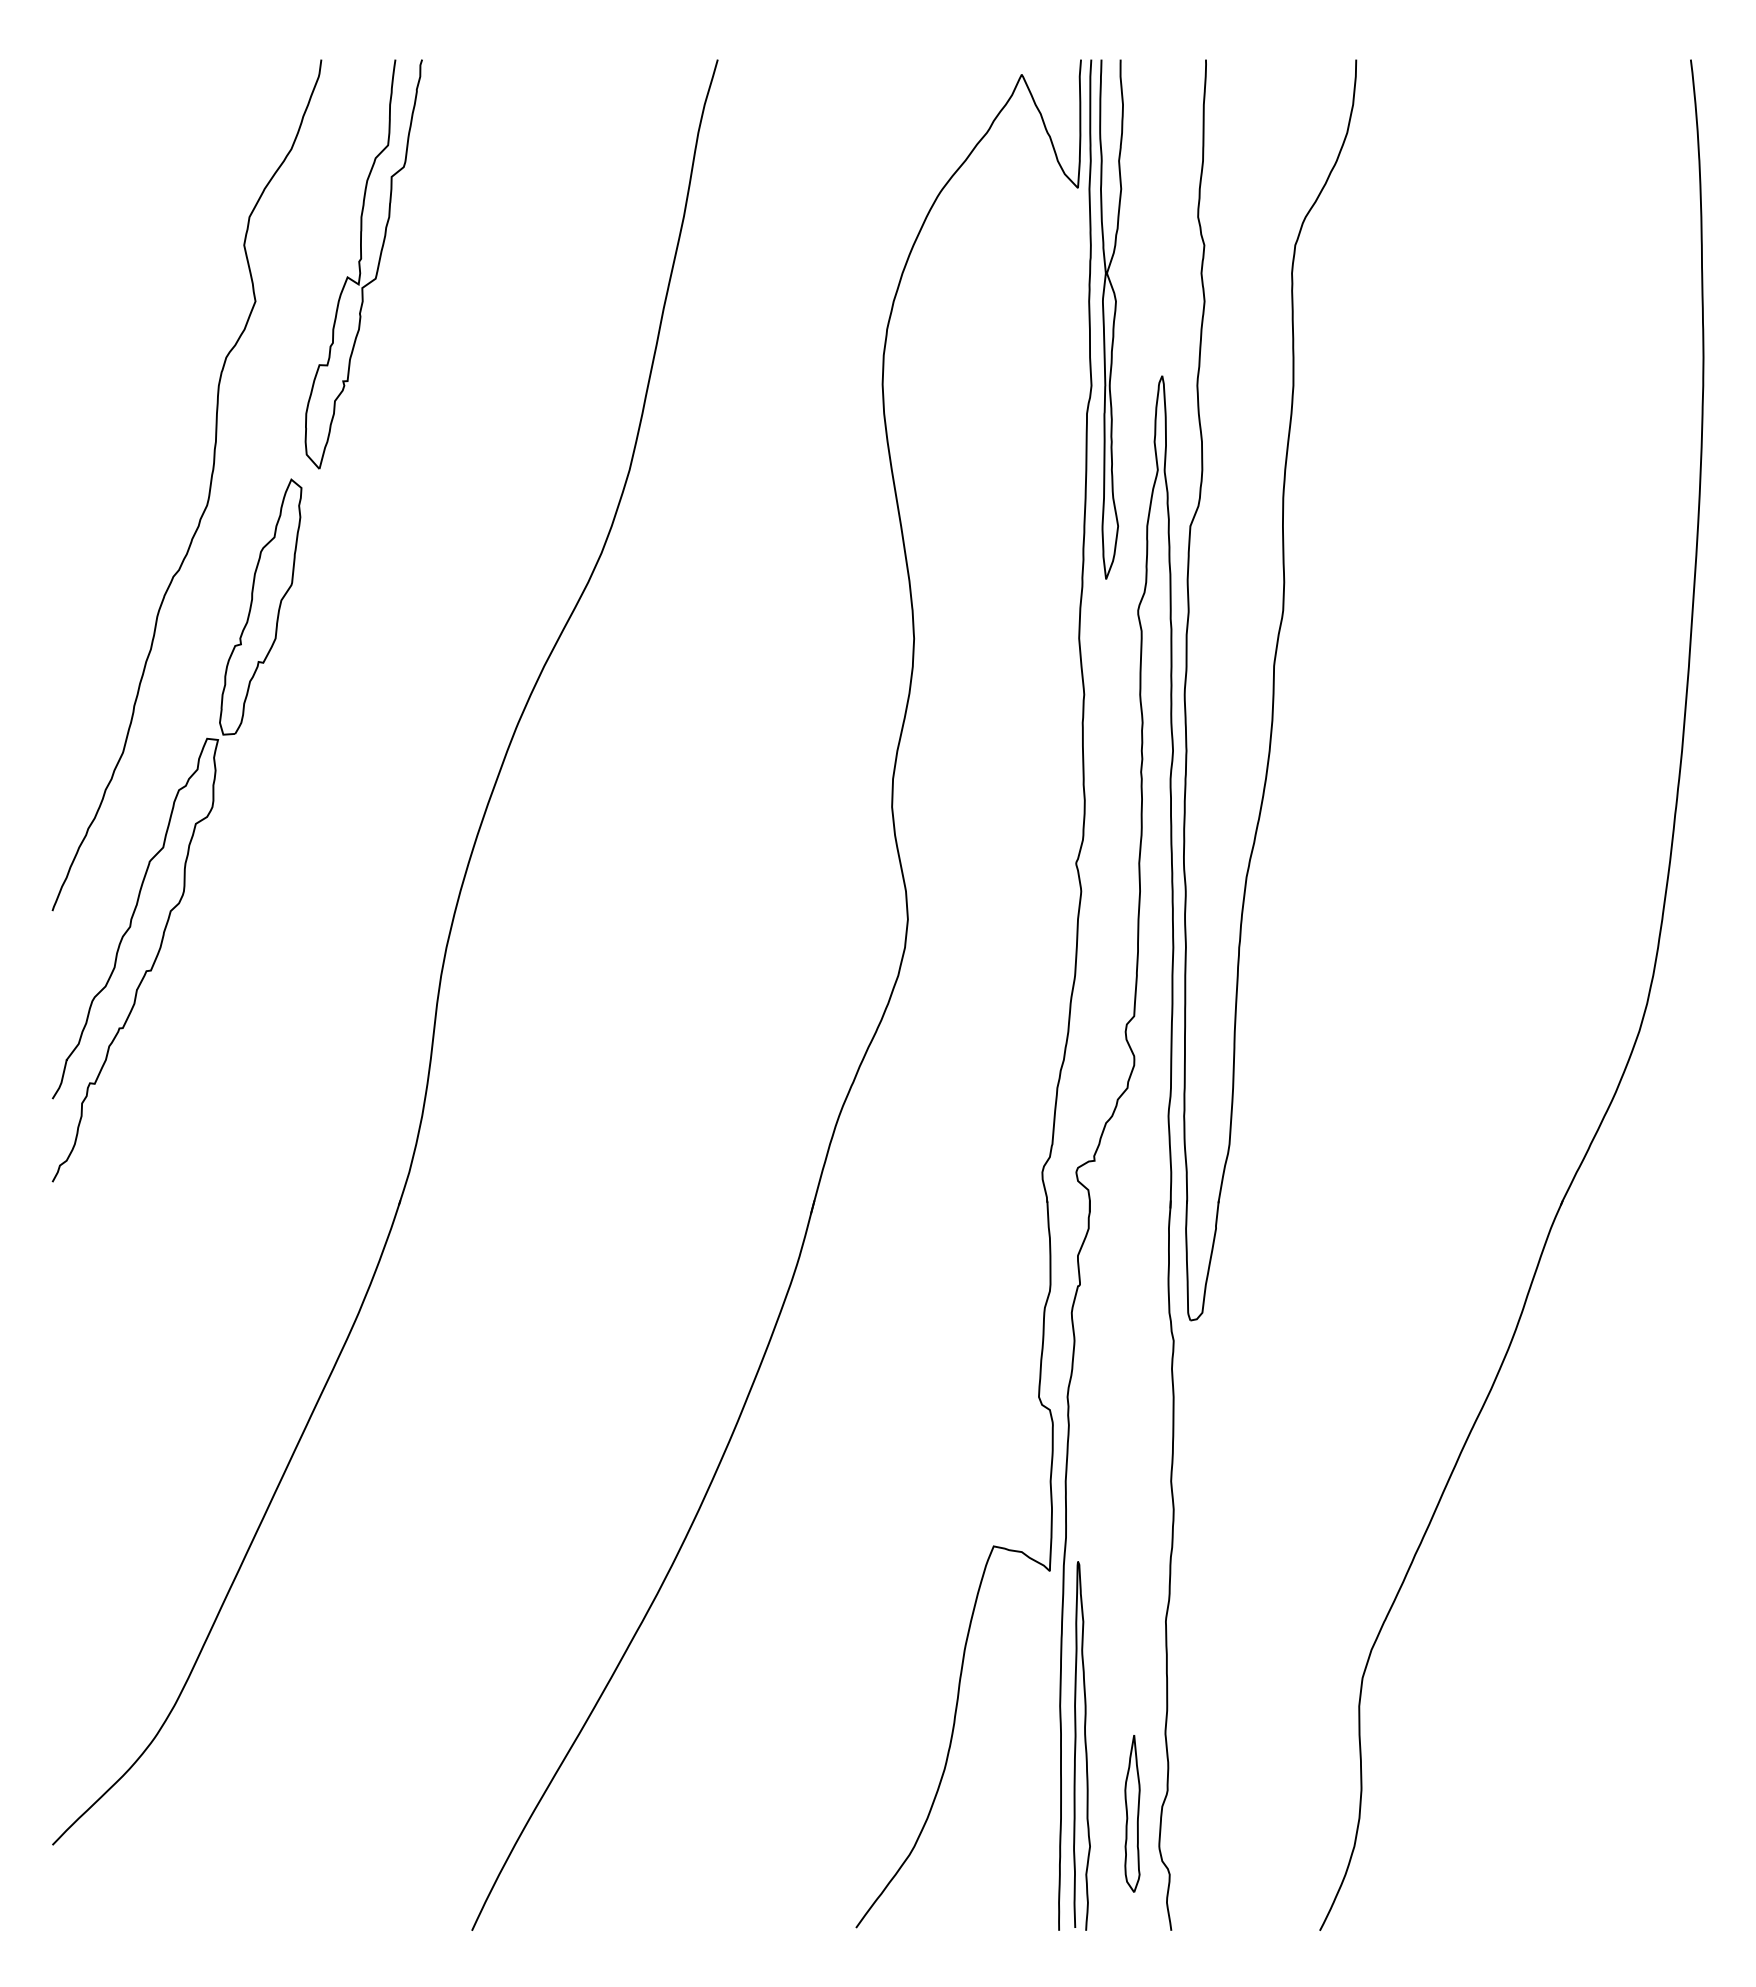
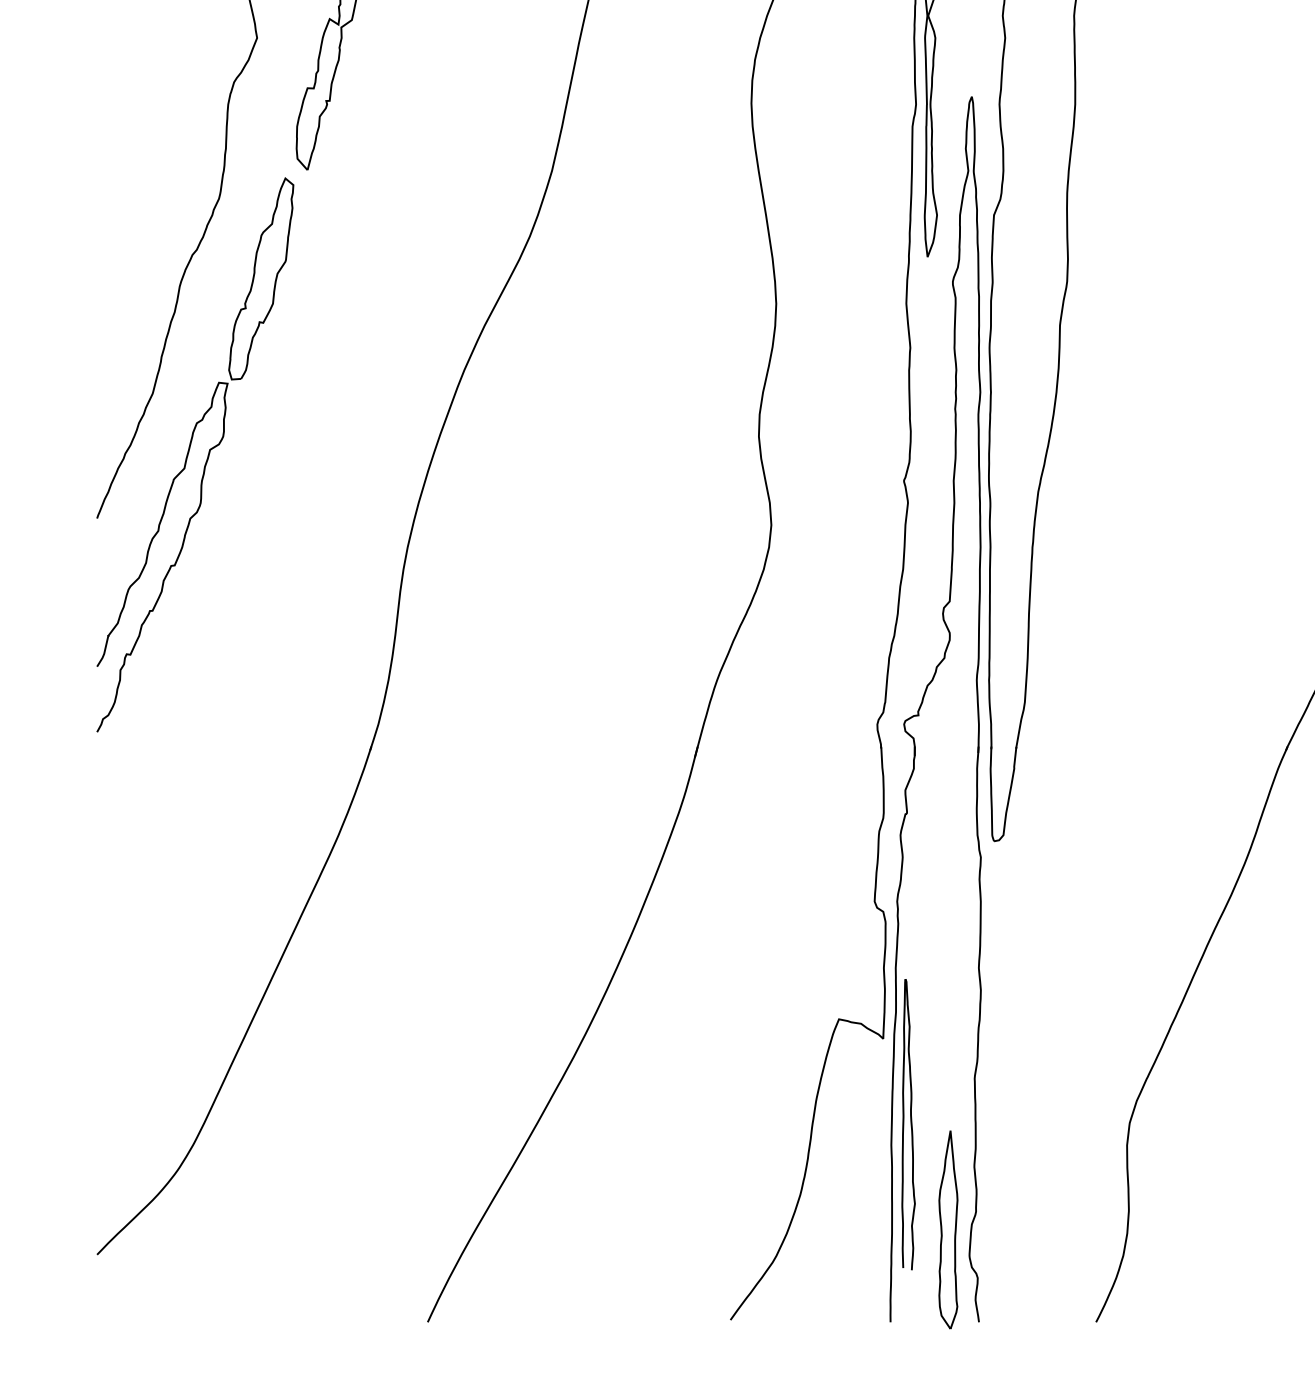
curve: (1084, 1745) -> (910, 1124), moved
part: (1132, 1813) -> (948, 1229), size x1.6

